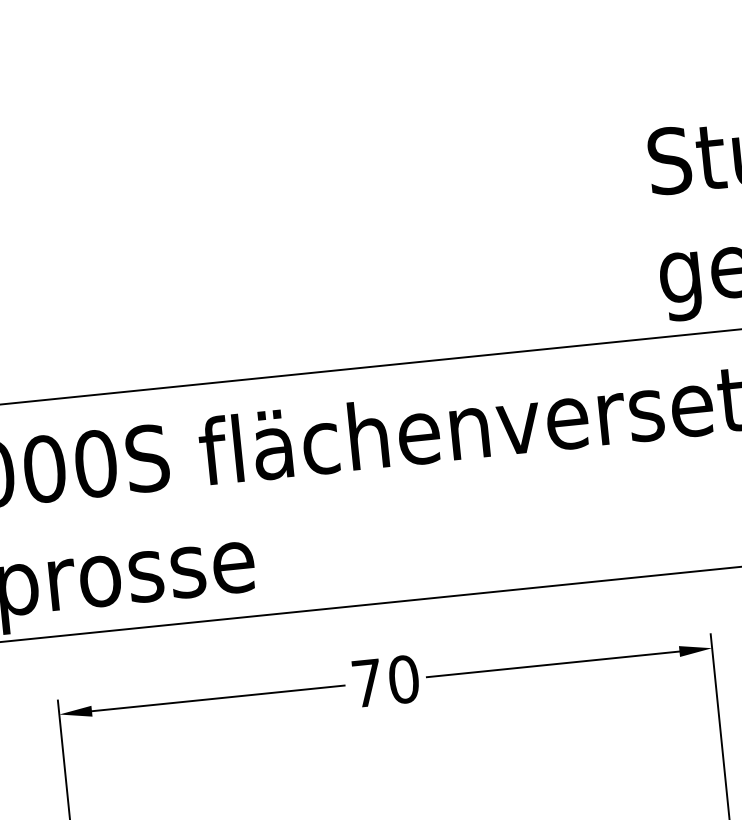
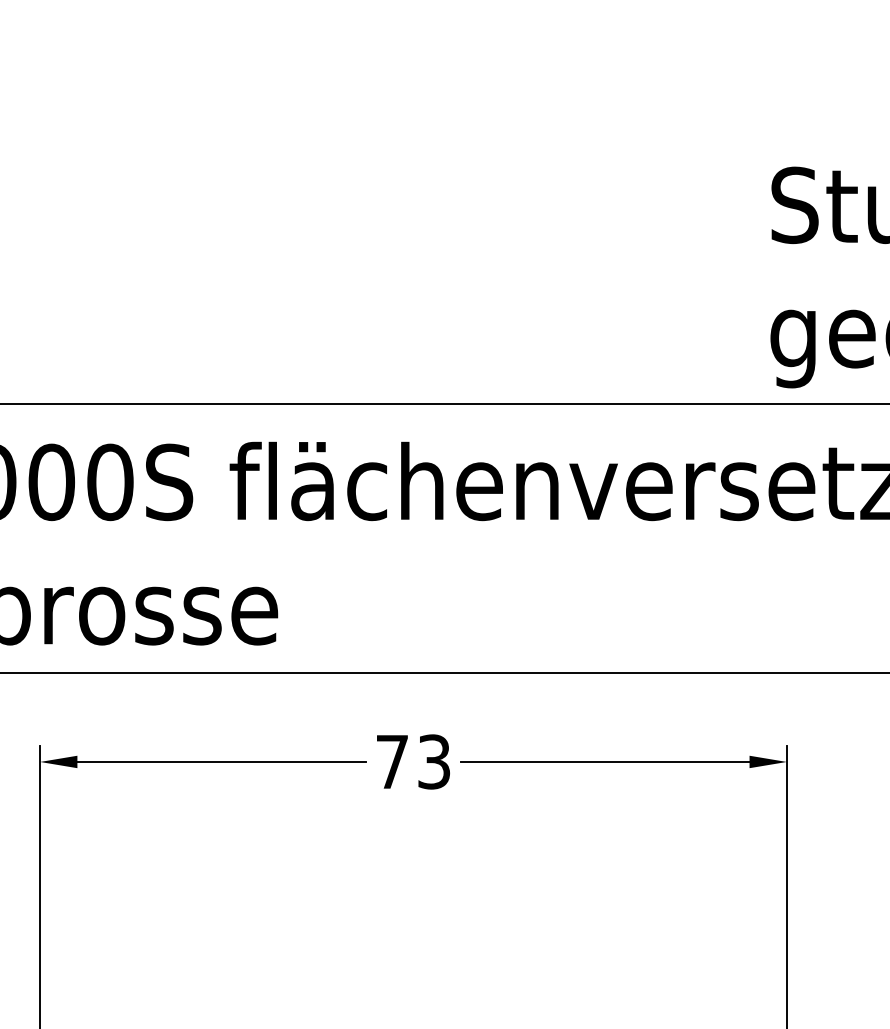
text: (403, 679) -> (433, 761), 70 -> 73

